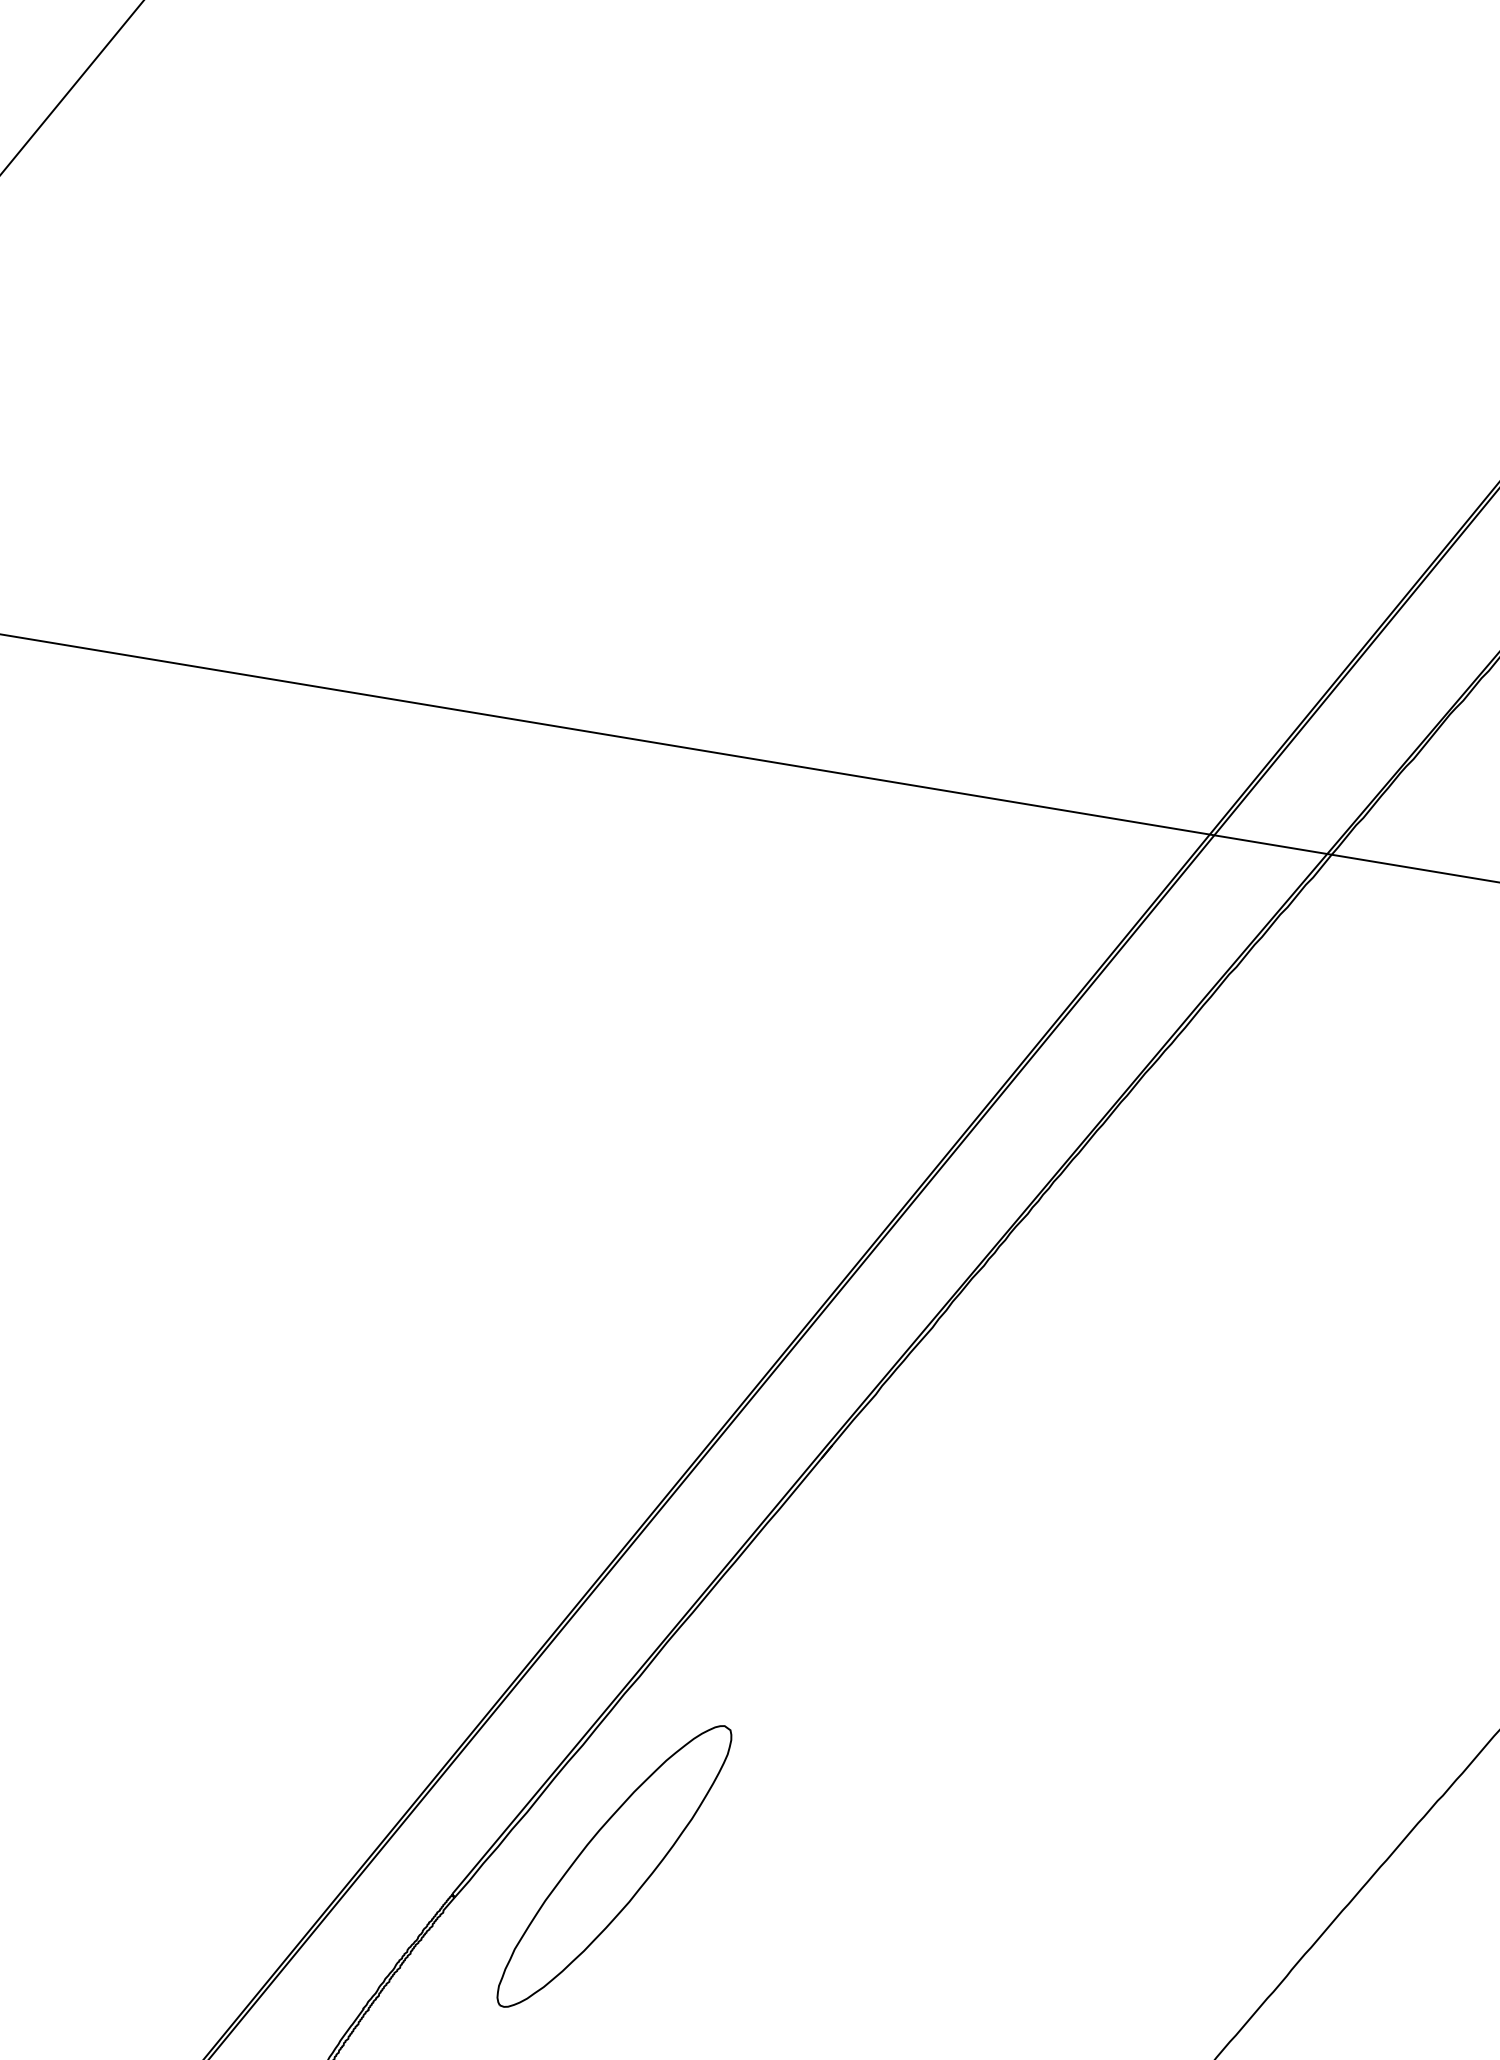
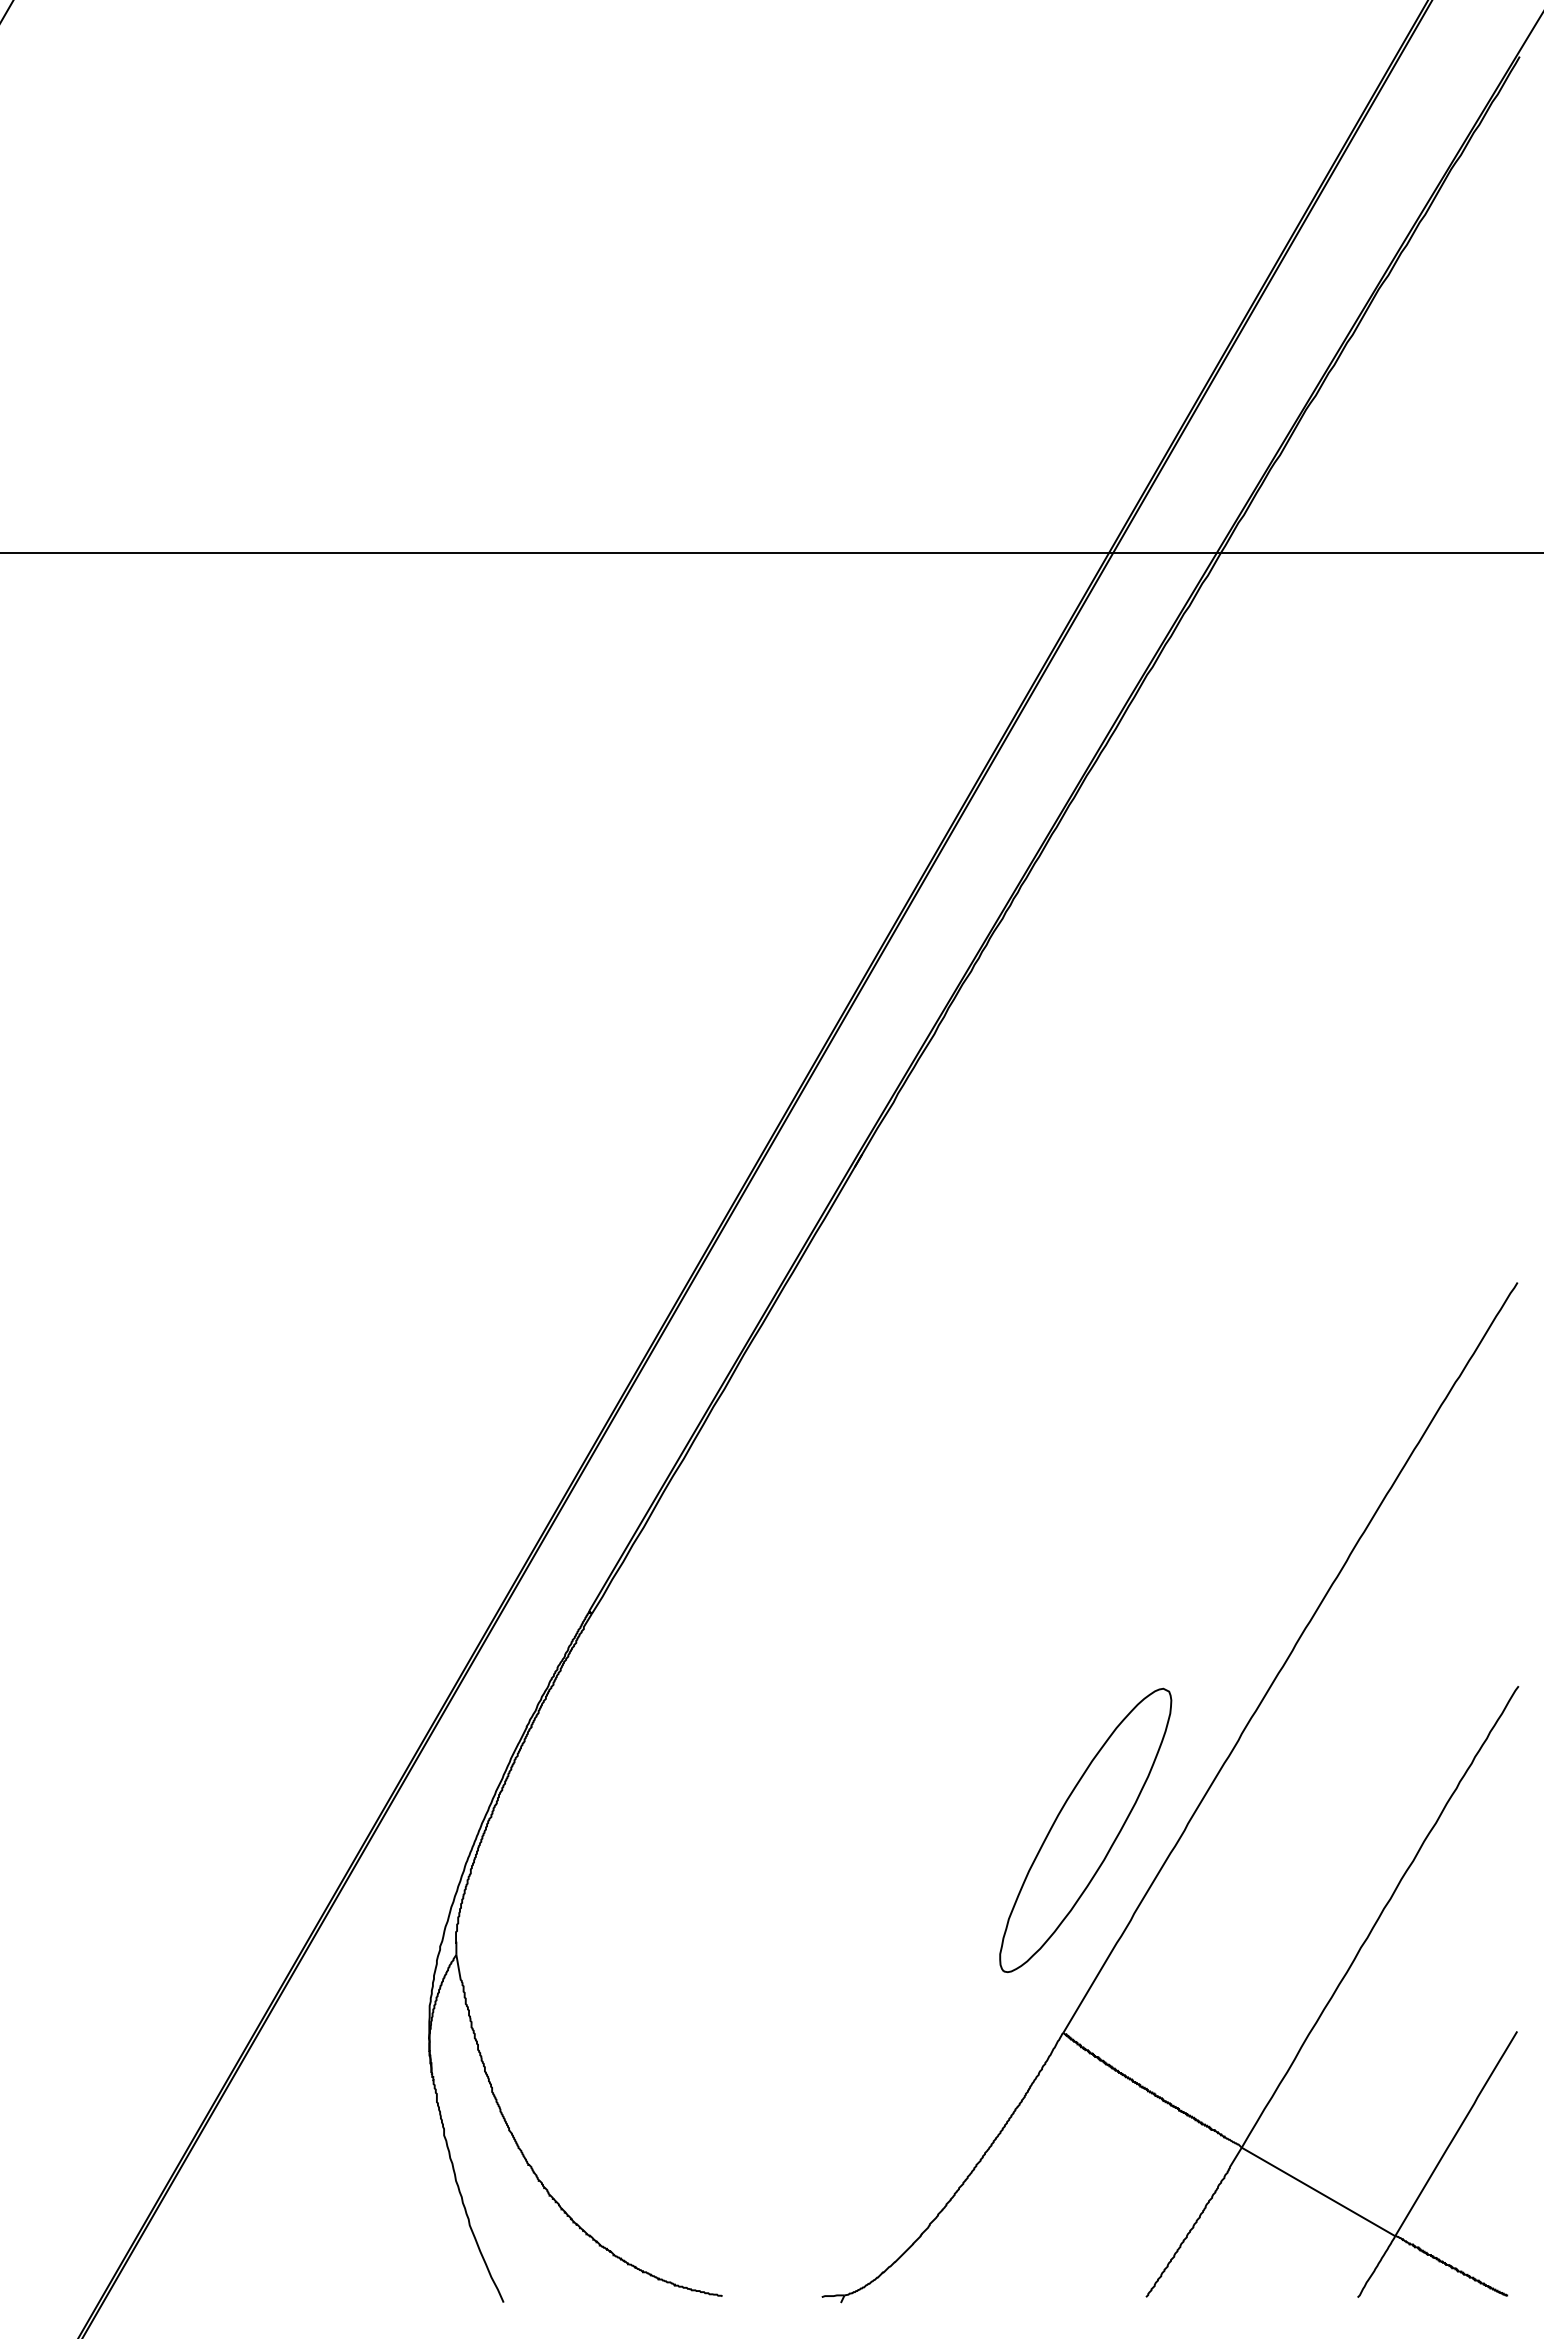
part: (613, 1866) -> (729, 1562), removed

